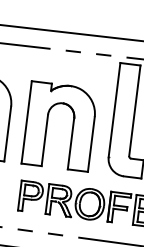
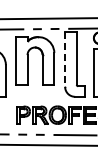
line: (115, 111) -> (65, 60), solid -> dashed
part: (48, 124) -> (28, 60), moved

